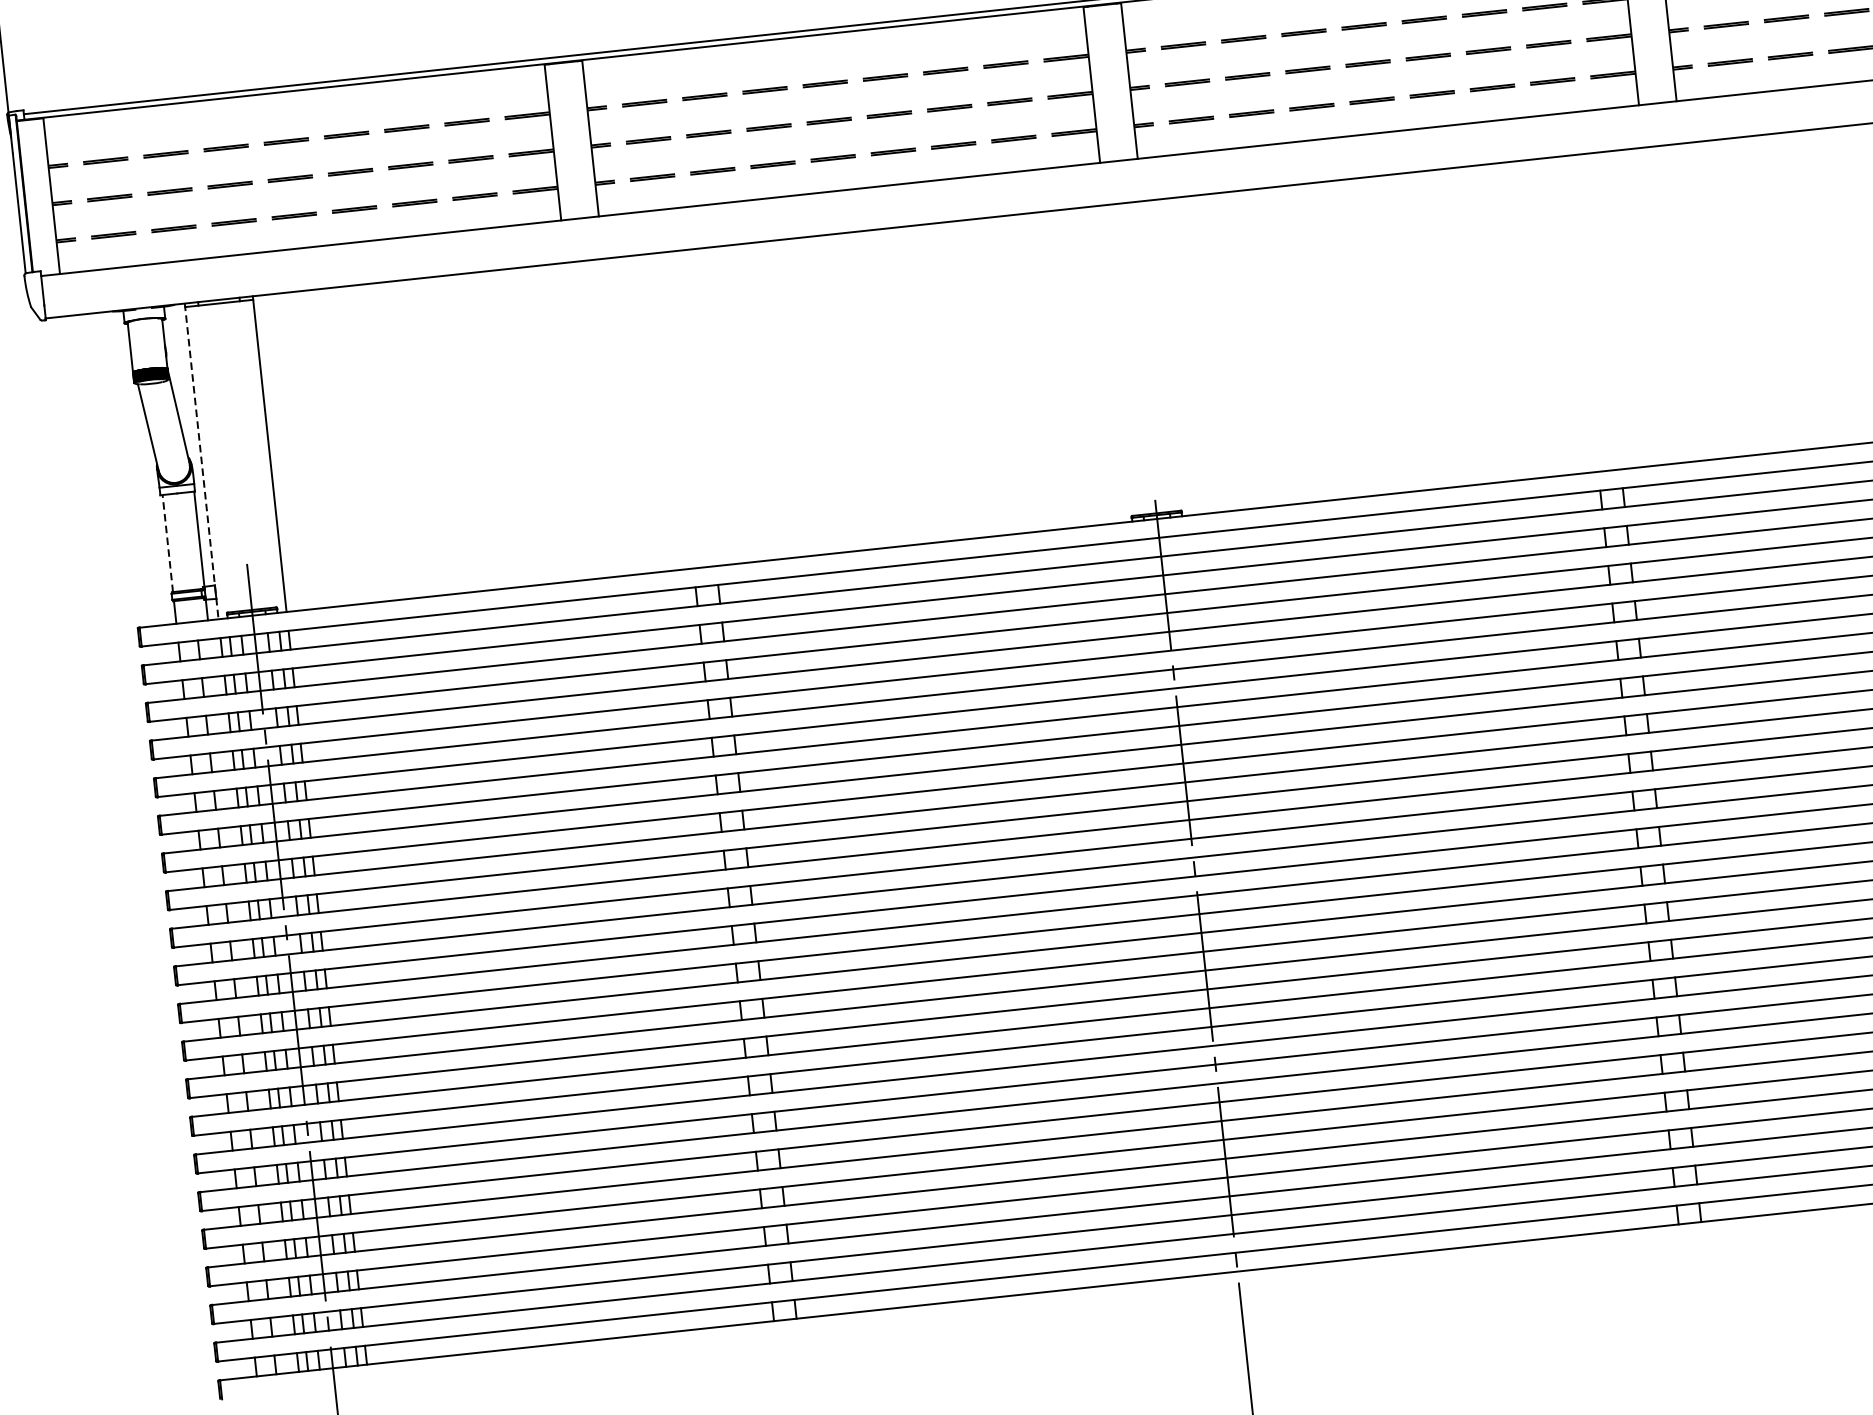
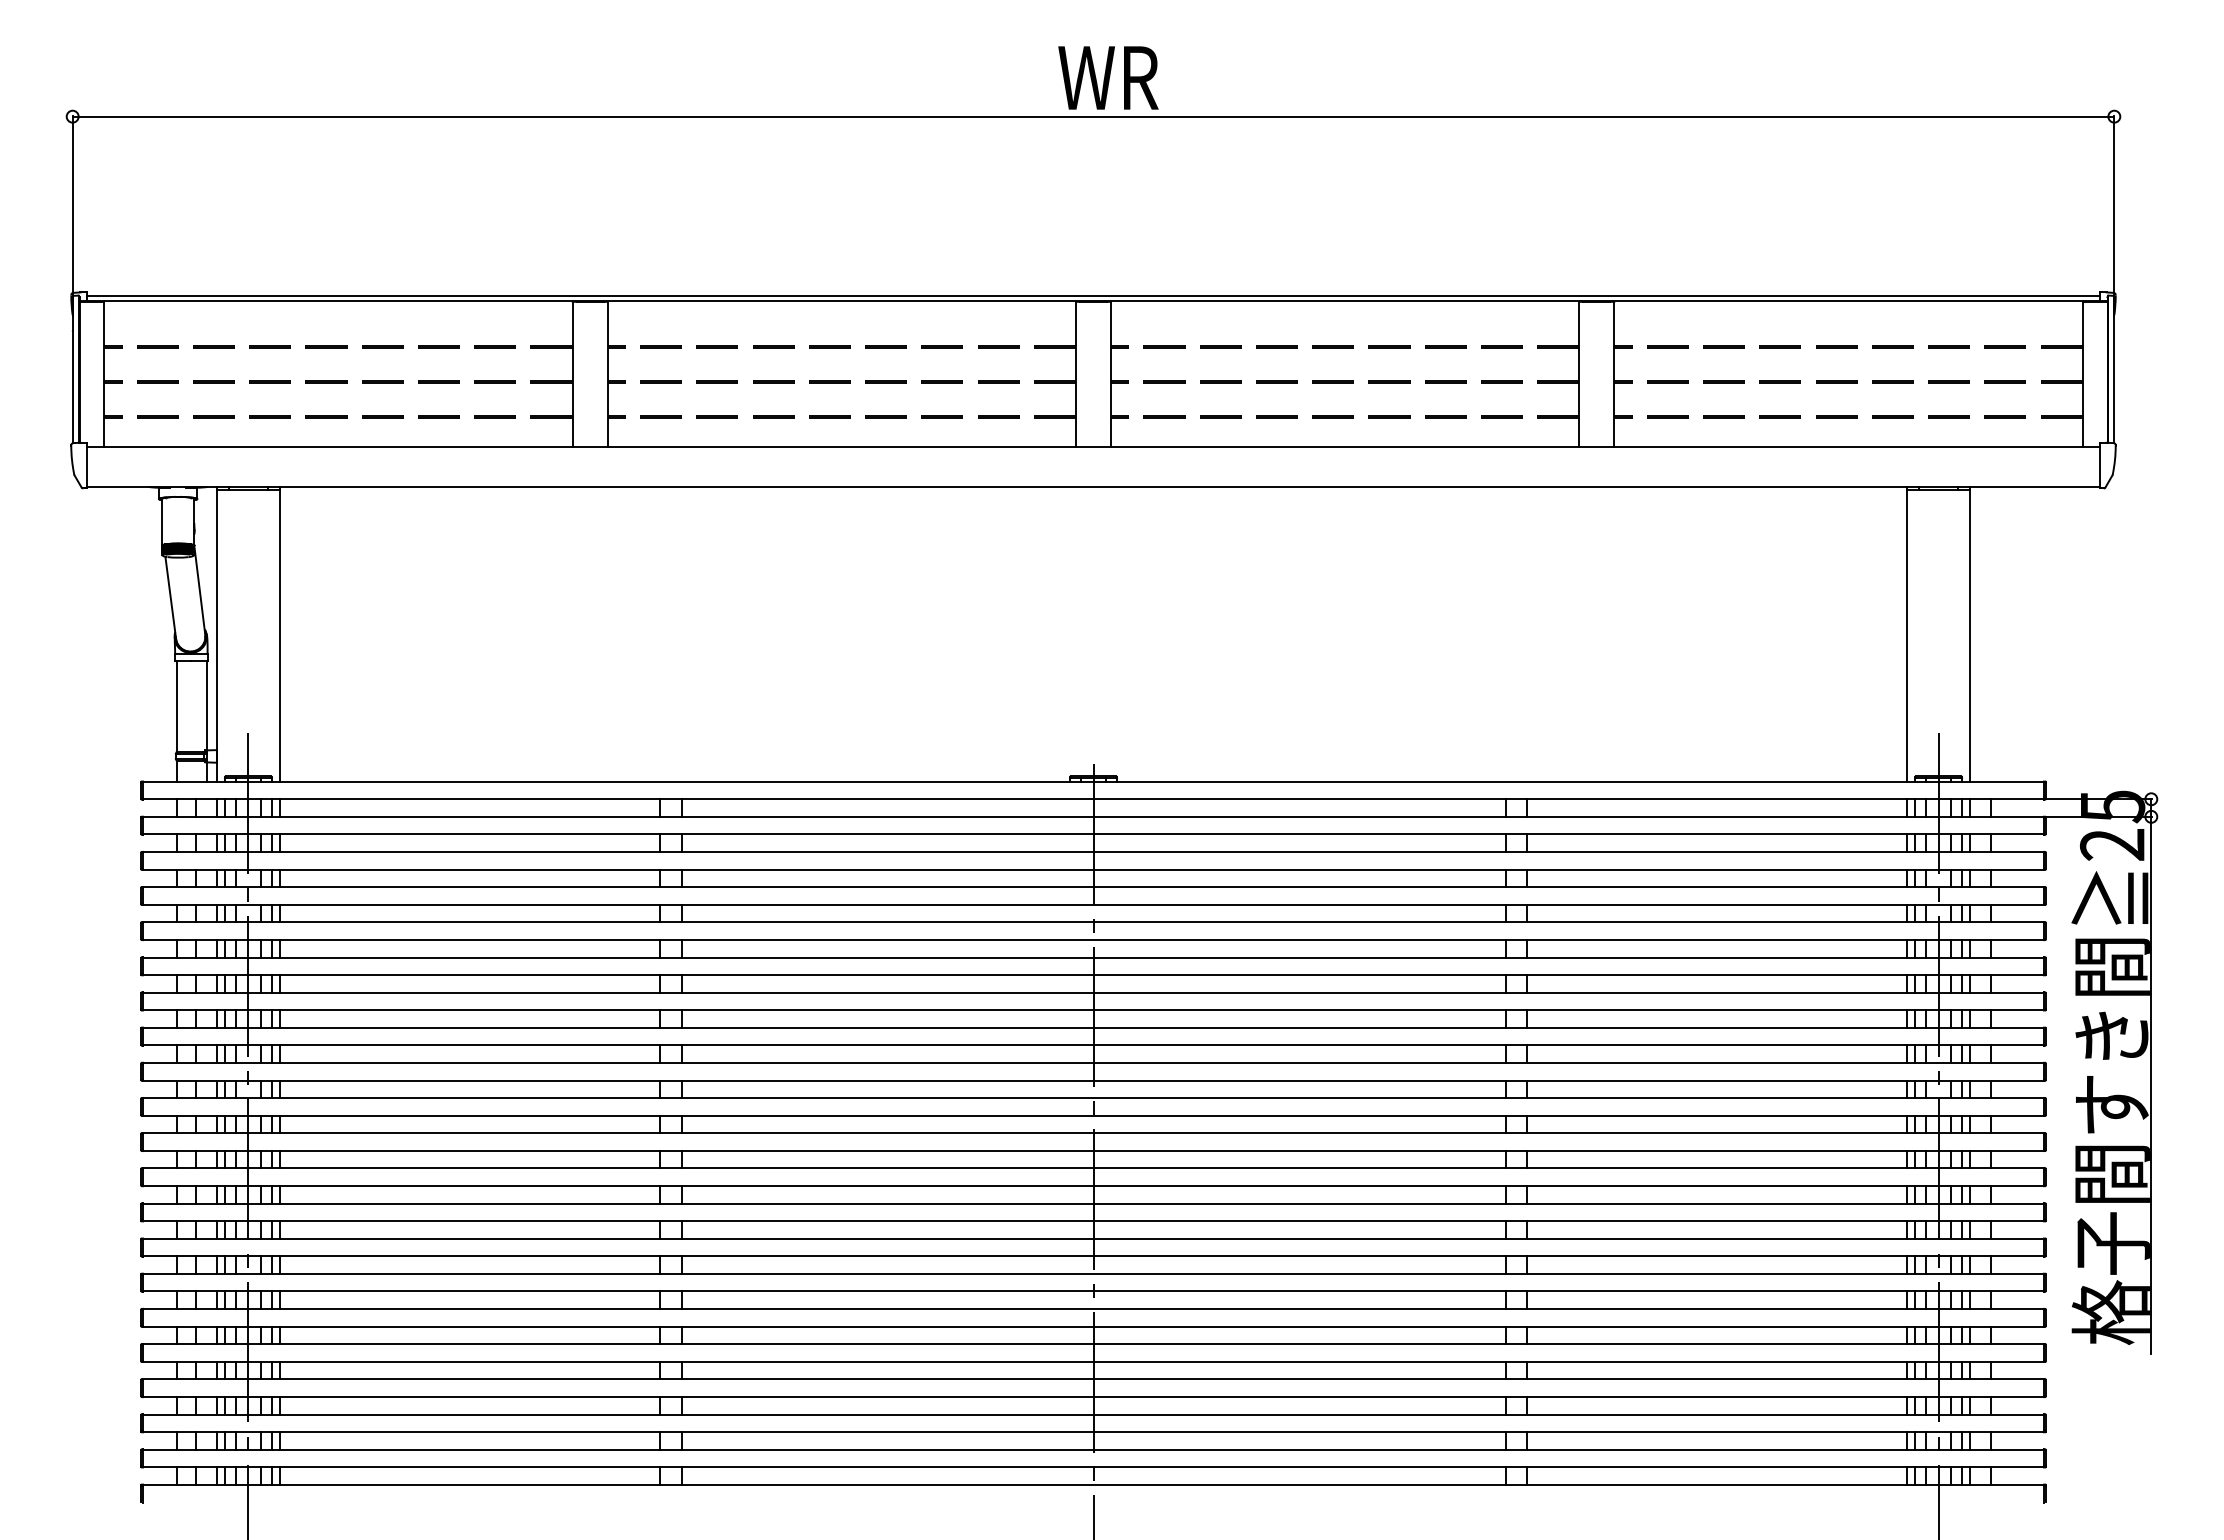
line: (201, 461) -> (216, 634), dashed -> solid
line: (168, 543) -> (177, 706), dashed -> solid

